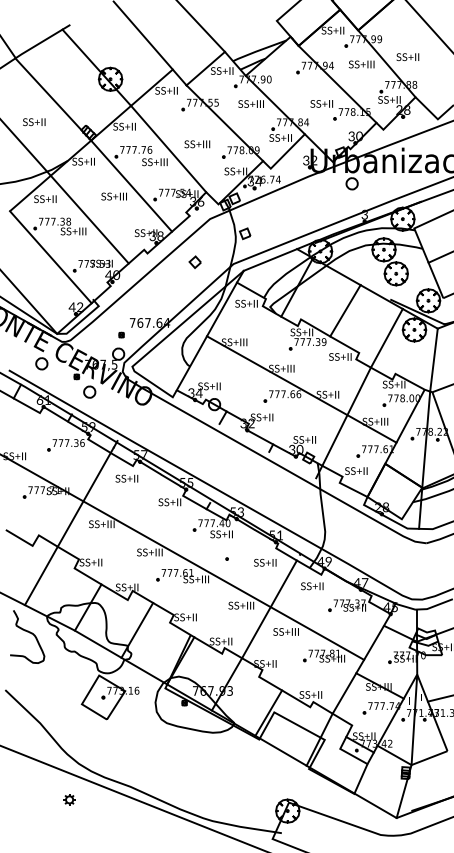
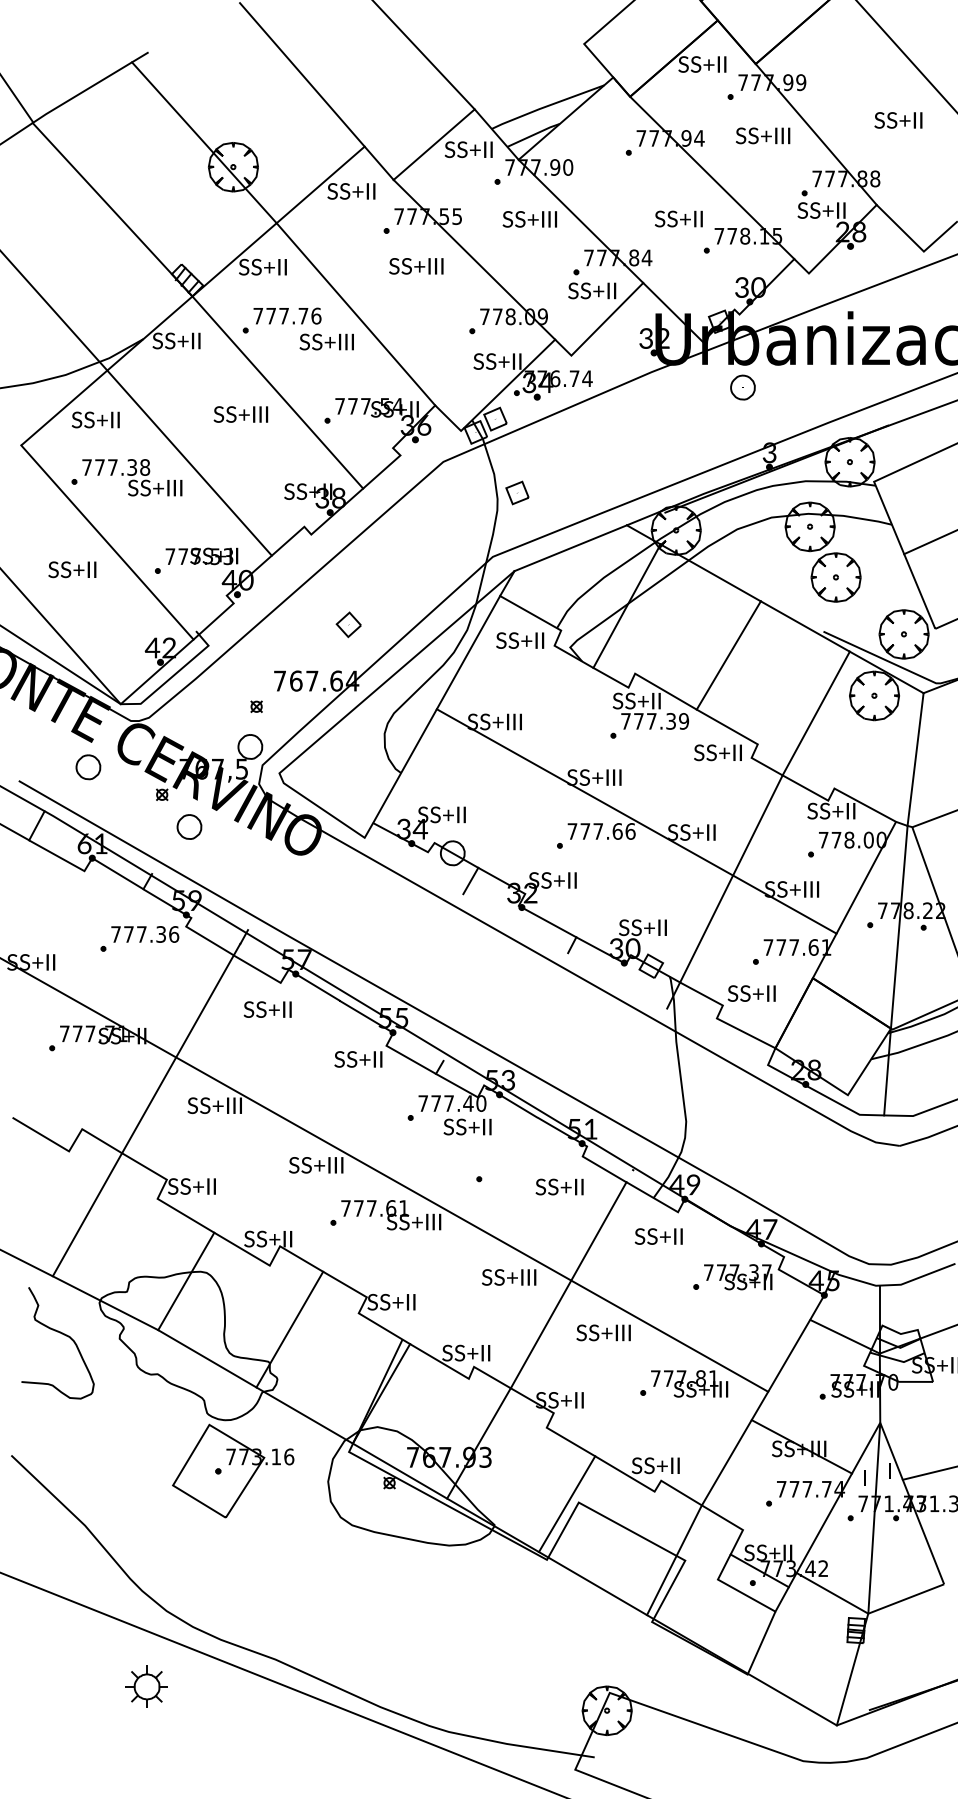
text: (407, 57) -> (897, 121), moved
text: (34, 122) -> (72, 570), moved
text: (197, 144) -> (416, 266), moved
part: (194, 261) -> (347, 623), moved
part: (69, 799) -> (146, 1686), size x1.67

